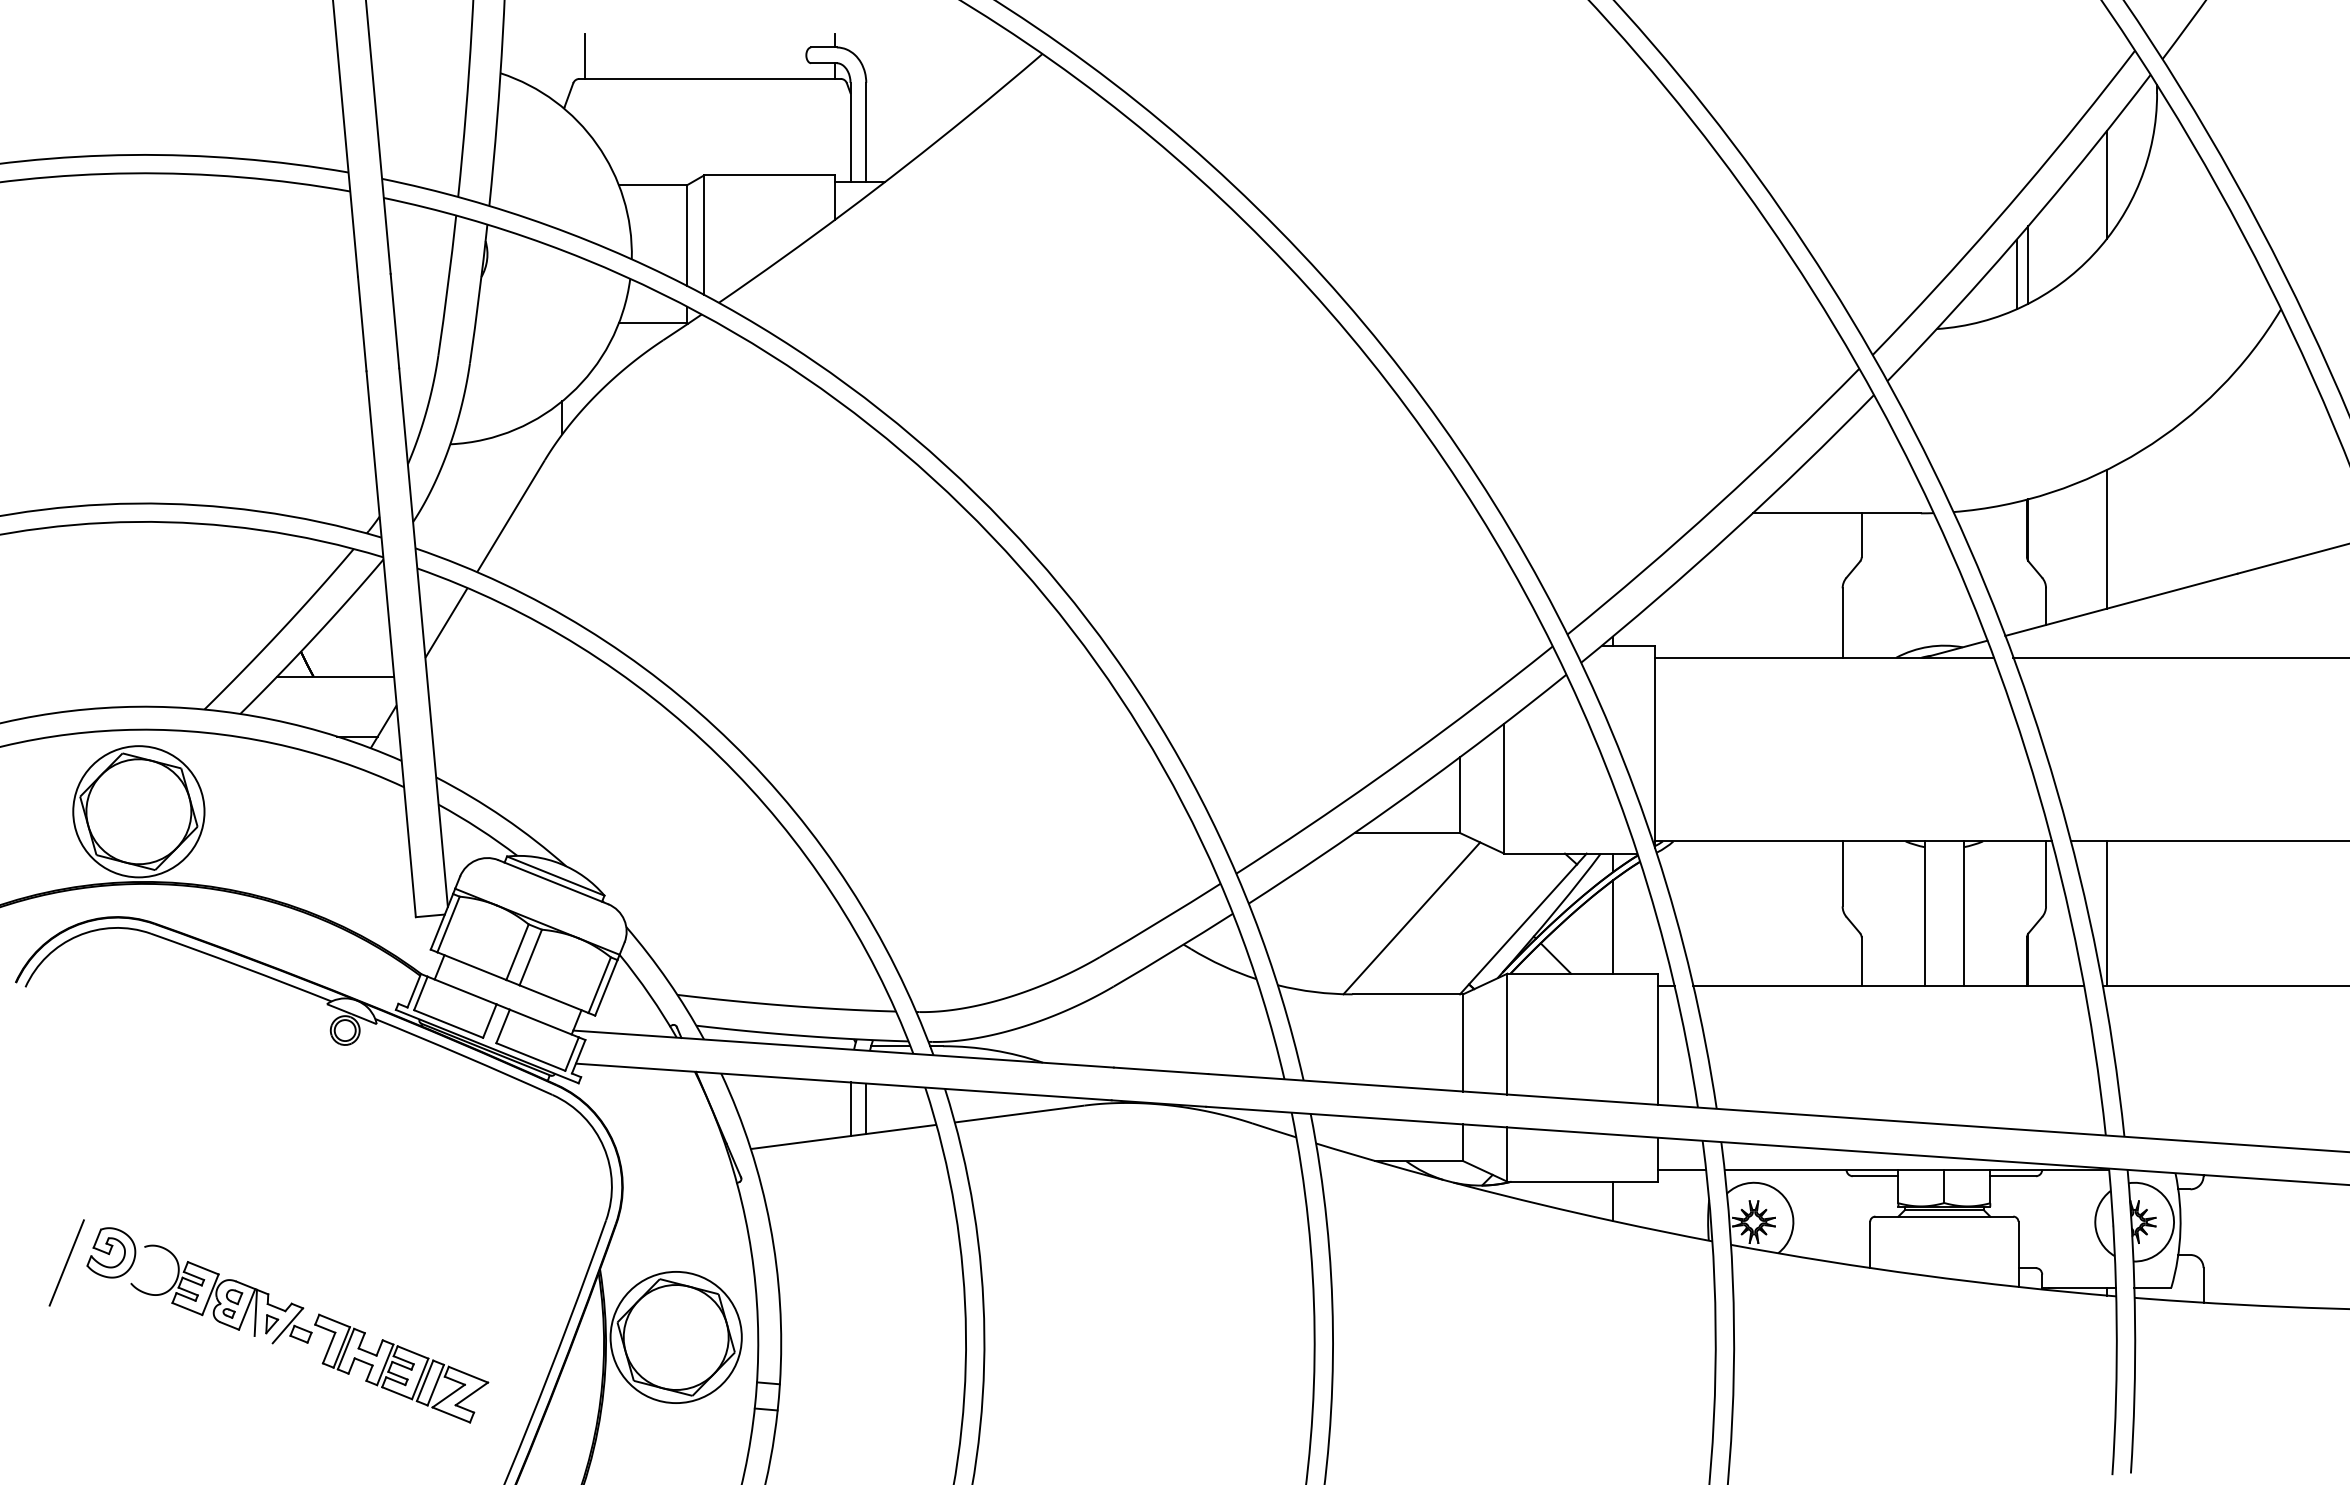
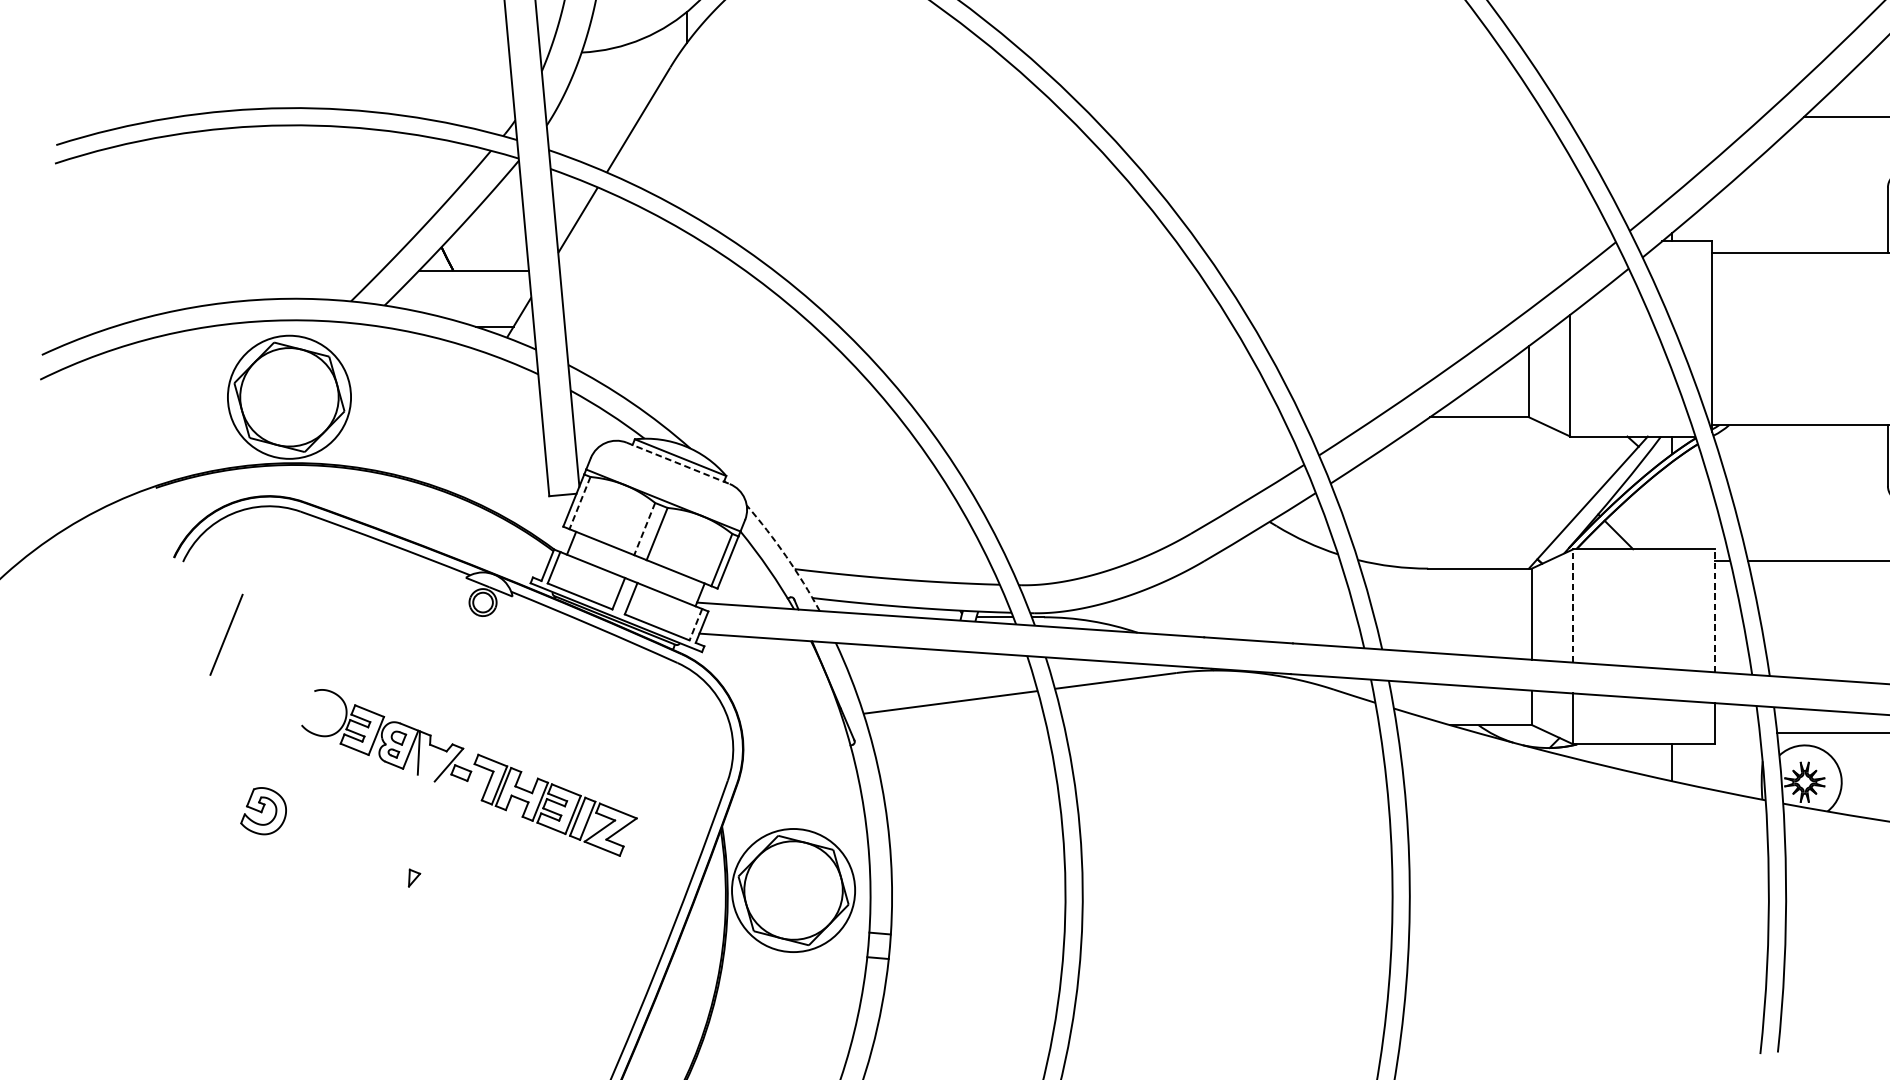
line: (553, 882) -> (678, 463), solid -> dashed
line: (1411, 918) -> (1483, 497), removed
line: (448, 924) -> (579, 503), solid -> dashed
line: (1612, 926) -> (1672, 504), removed
line: (517, 952) -> (644, 529), solid -> dashed
arc: (668, 981) -> (786, 556), solid -> dashed
line: (1507, 1033) -> (1573, 605), solid -> dashed
line: (1658, 1039) -> (1715, 610), solid -> dashed
line: (571, 1054) -> (695, 625), solid -> dashed
line: (866, 1108) -> (972, 675), removed
line: (850, 1109) -> (957, 676), removed
line: (1682, 1169) -> (1737, 732), removed
line: (66, 1262) -> (226, 634), moved
part: (309, 1333) -> (469, 772), moved

